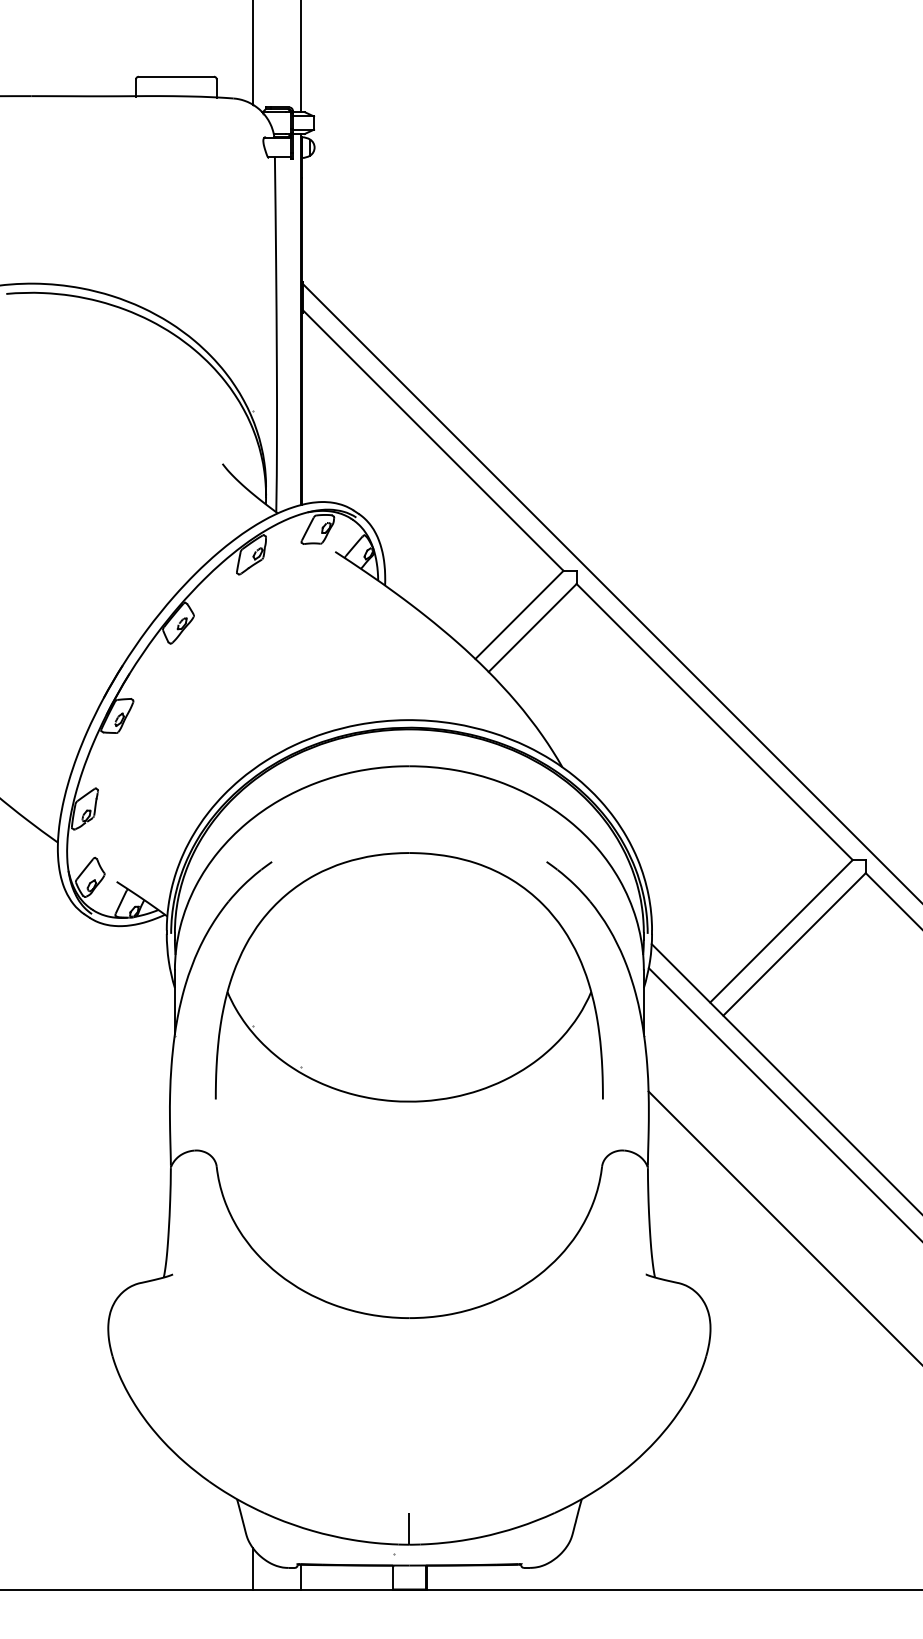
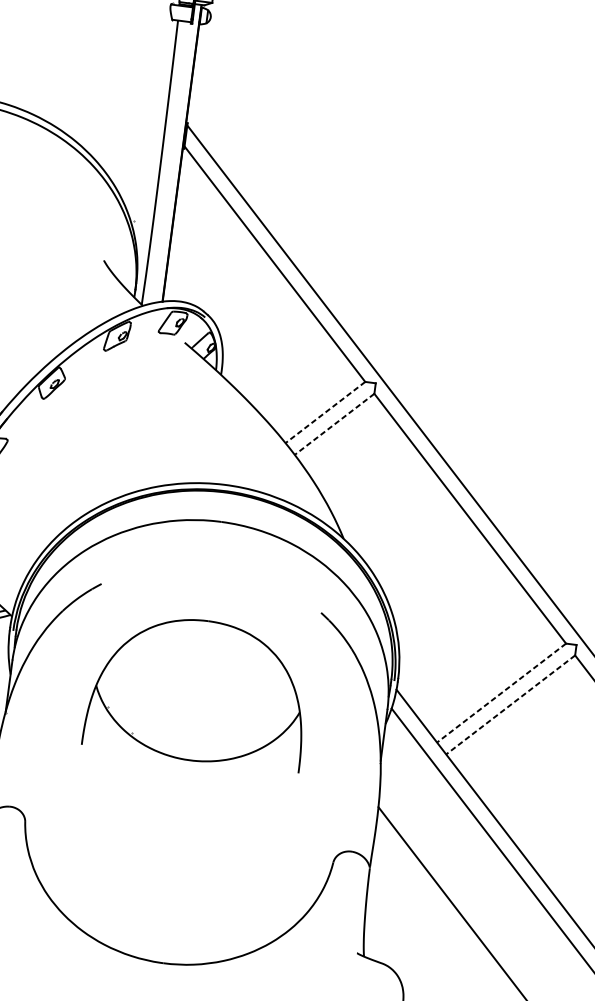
line: (519, 615) -> (325, 412), solid -> dashed
line: (532, 628) -> (334, 424), solid -> dashed
line: (781, 931) -> (501, 693), solid -> dashed
line: (794, 944) -> (510, 705), solid -> dashed
part: (408, 977) -> (198, 690), size x0.7

